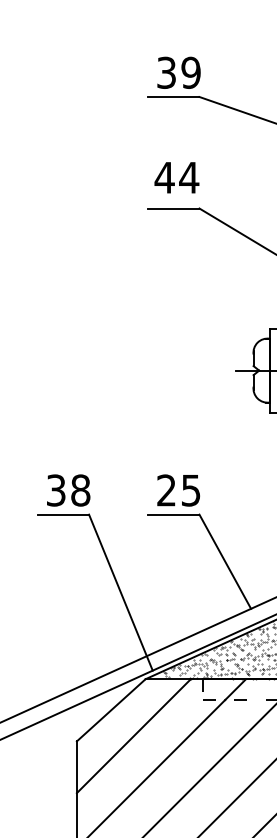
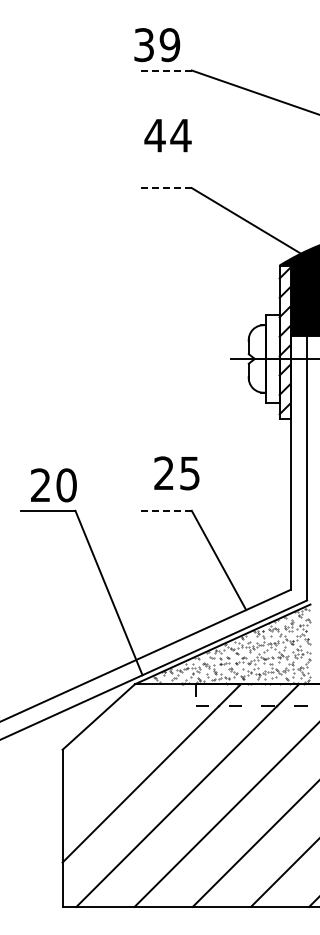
text: (179, 73) -> (157, 45), moved
line: (173, 96) -> (164, 70), solid -> dashed
text: (176, 177) -> (167, 135), moved
line: (173, 208) -> (164, 188), solid -> dashed
text: (68, 490) -> (53, 485), 38 -> 20
text: (178, 490) -> (176, 473), moved
line: (173, 514) -> (164, 510), solid -> dashed
line: (133, 736) -> (122, 744), removed

